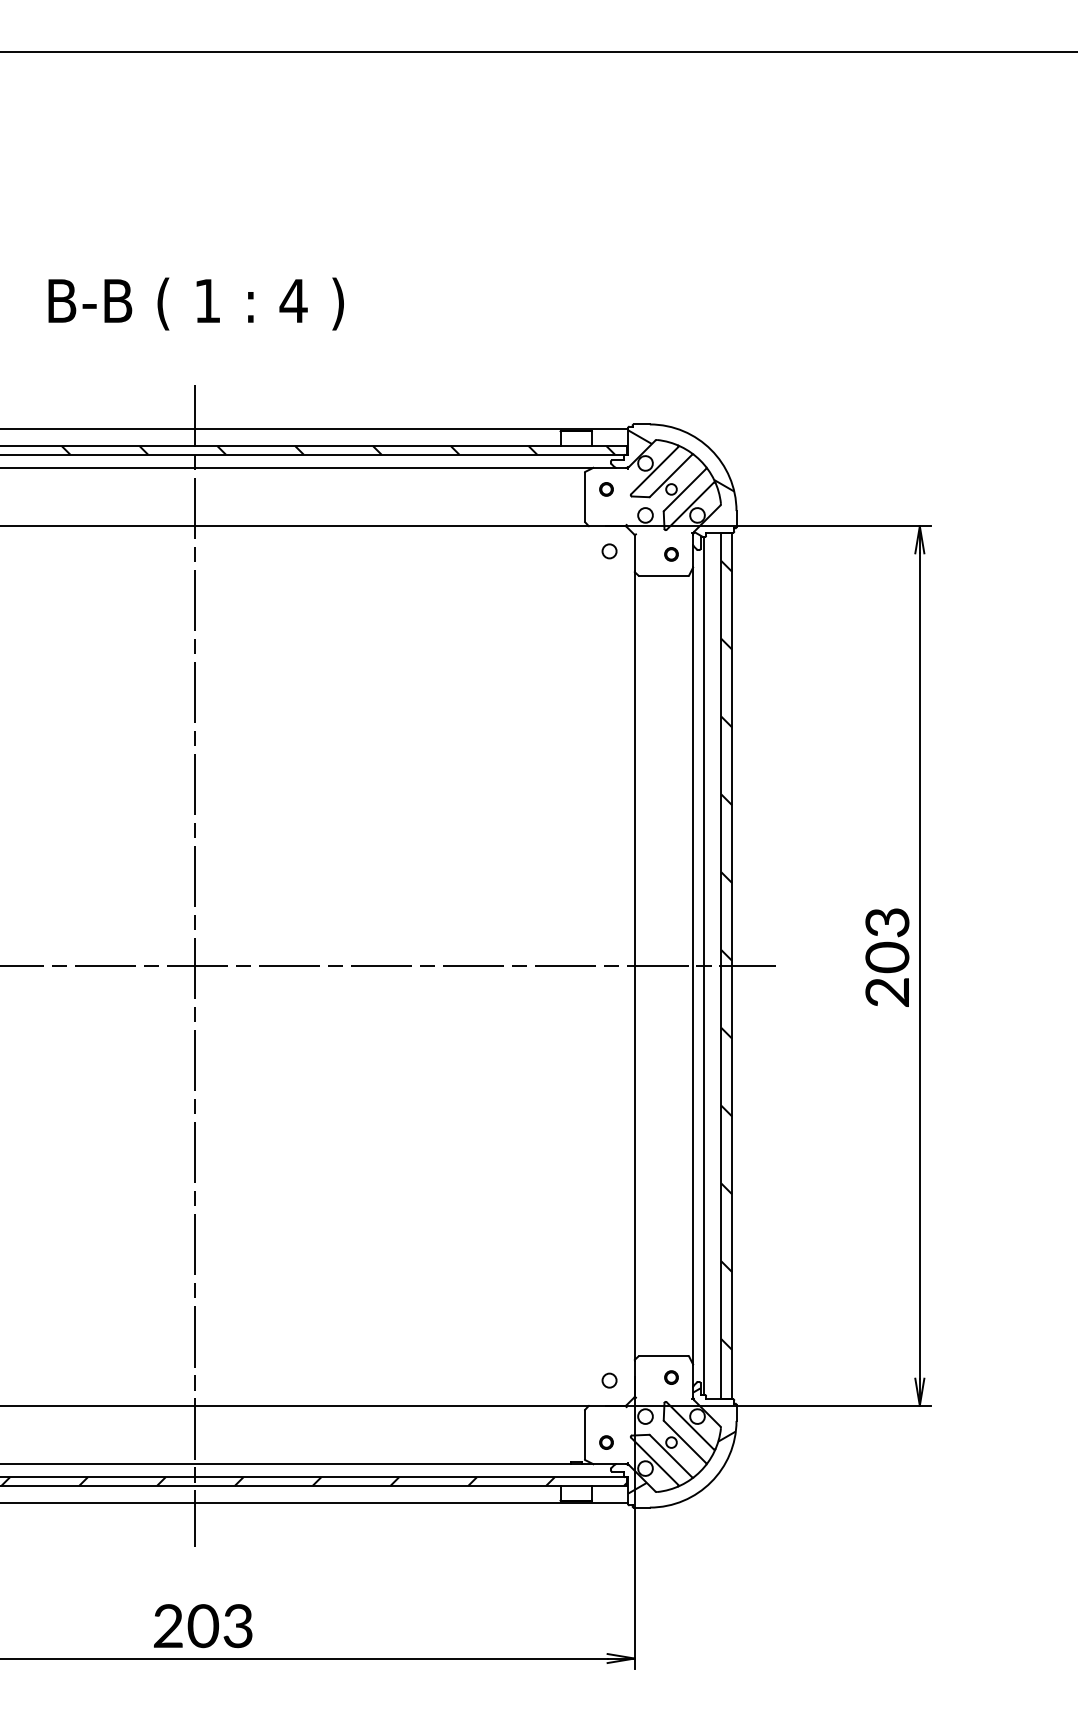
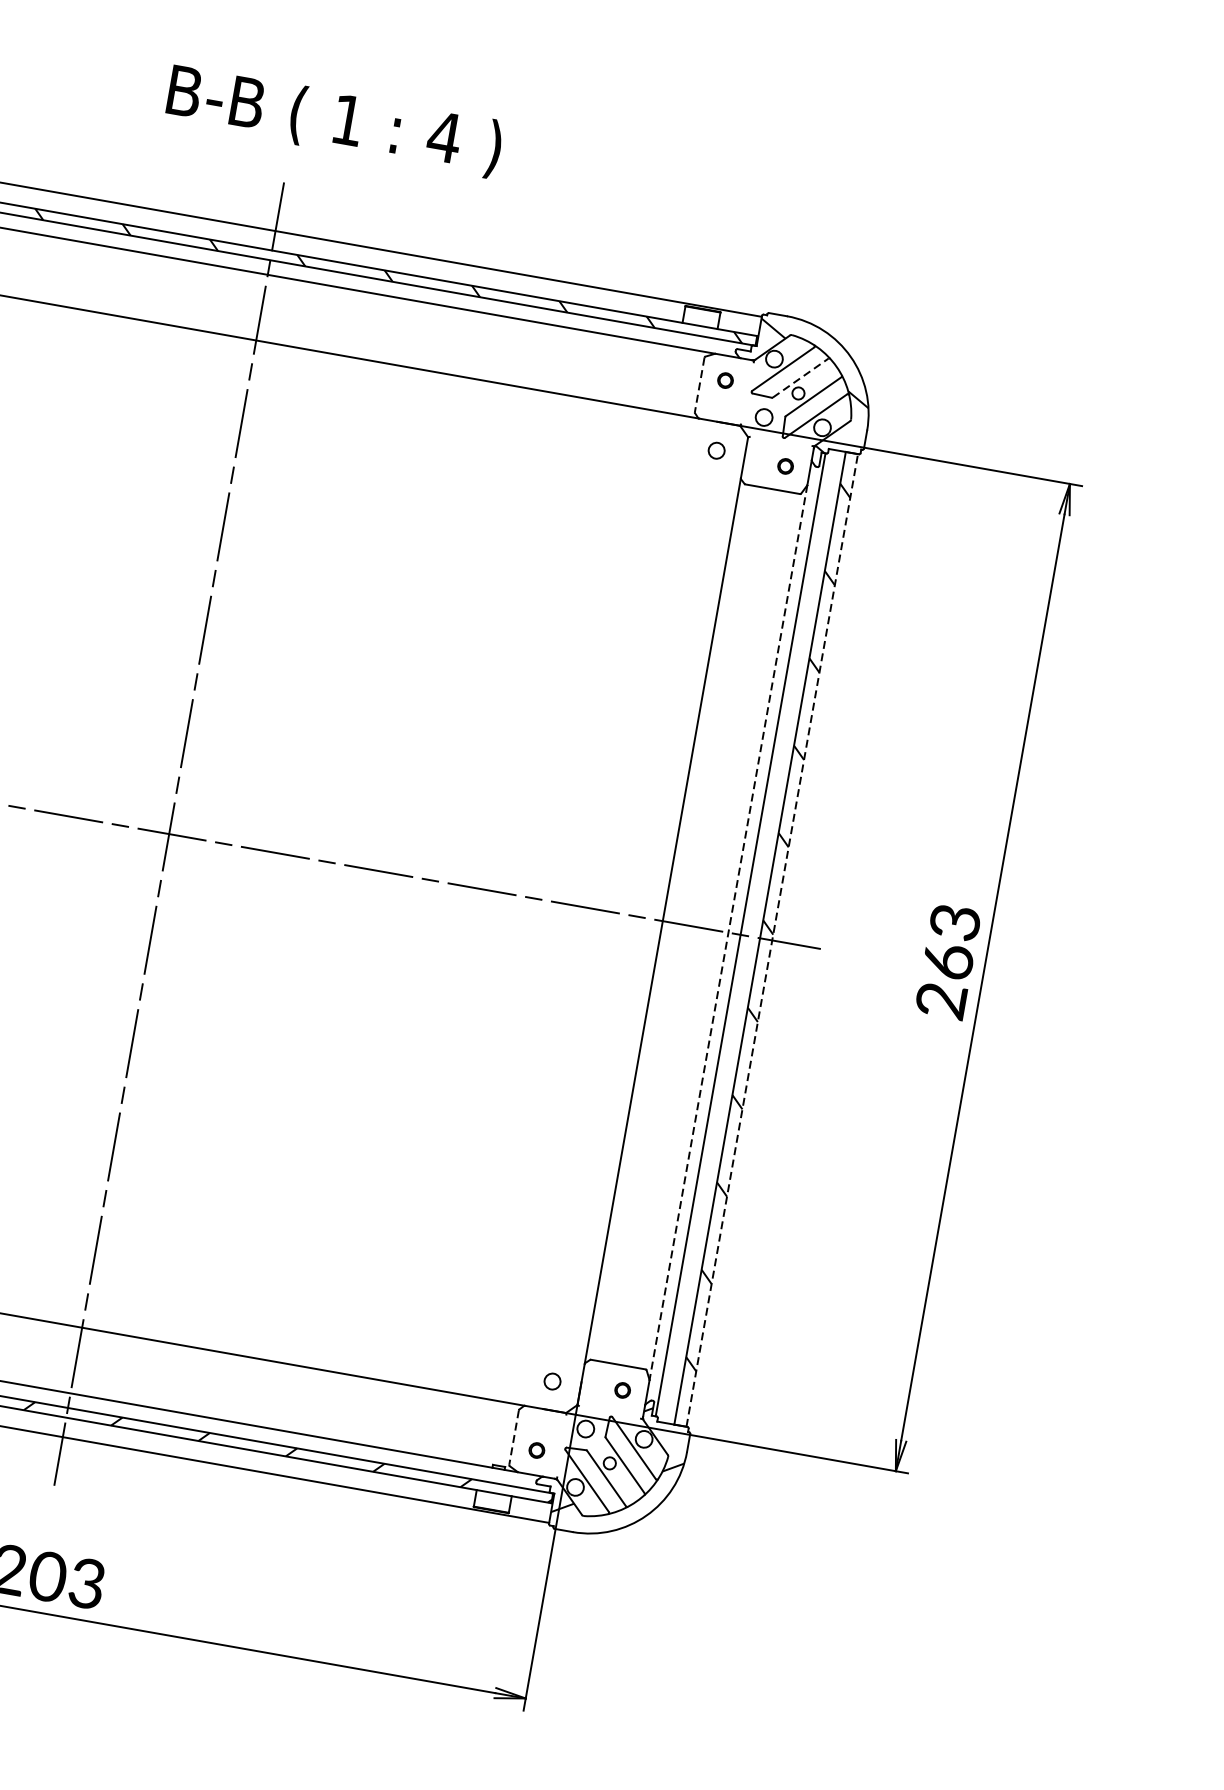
text: (195, 303) -> (333, 120), moved
line: (671, 475) -> (801, 377), solid -> dashed
line: (584, 497) -> (699, 385), solid -> dashed
text: (887, 957) -> (948, 961), 203 -> 263
line: (732, 965) -> (772, 939), solid -> dashed
line: (693, 966) -> (728, 933), solid -> dashed
line: (584, 1435) -> (513, 1438), solid -> dashed

